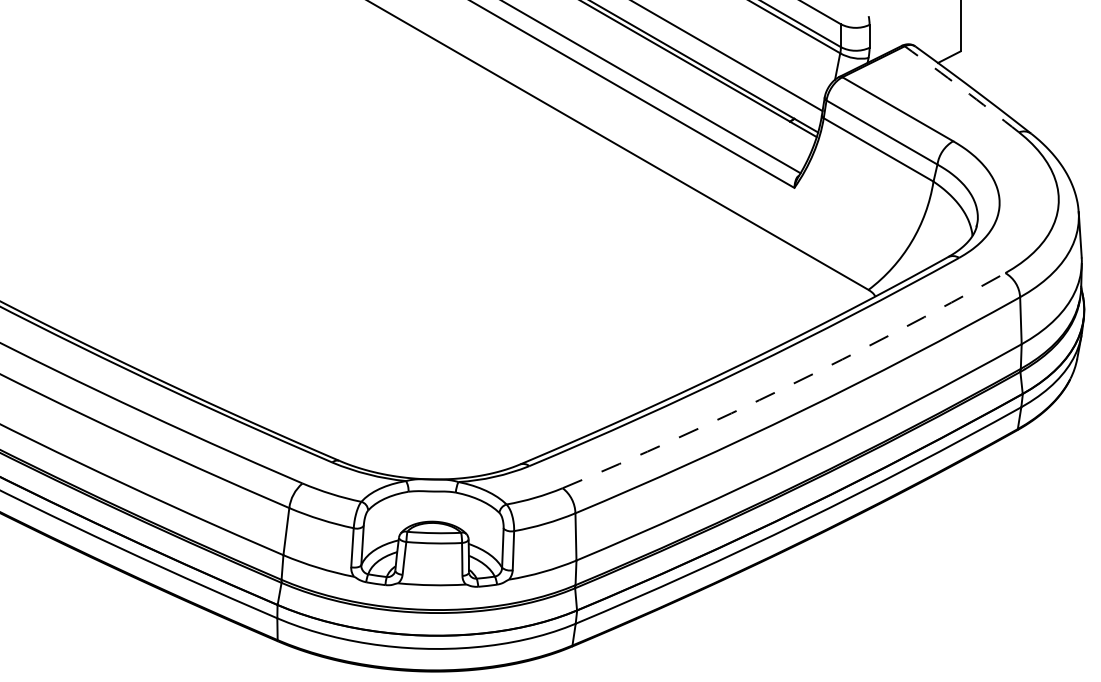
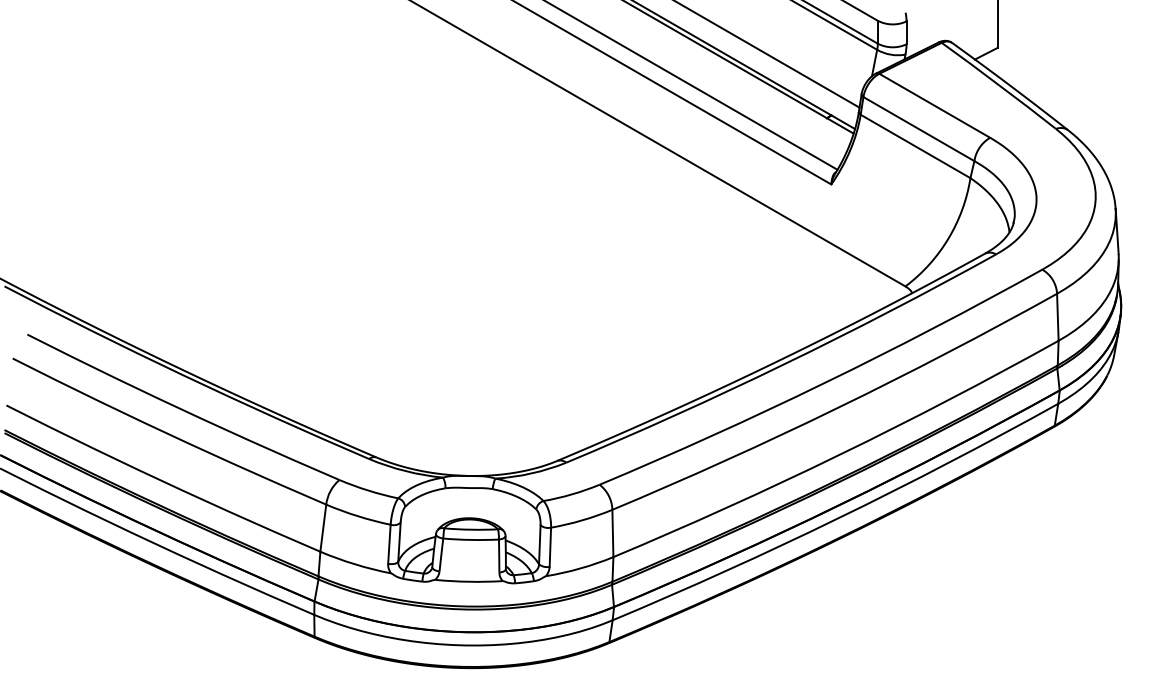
arc: (962, 88) -> (999, 85), dashed -> solid
arc: (786, 386) -> (823, 383), dashed -> solid

